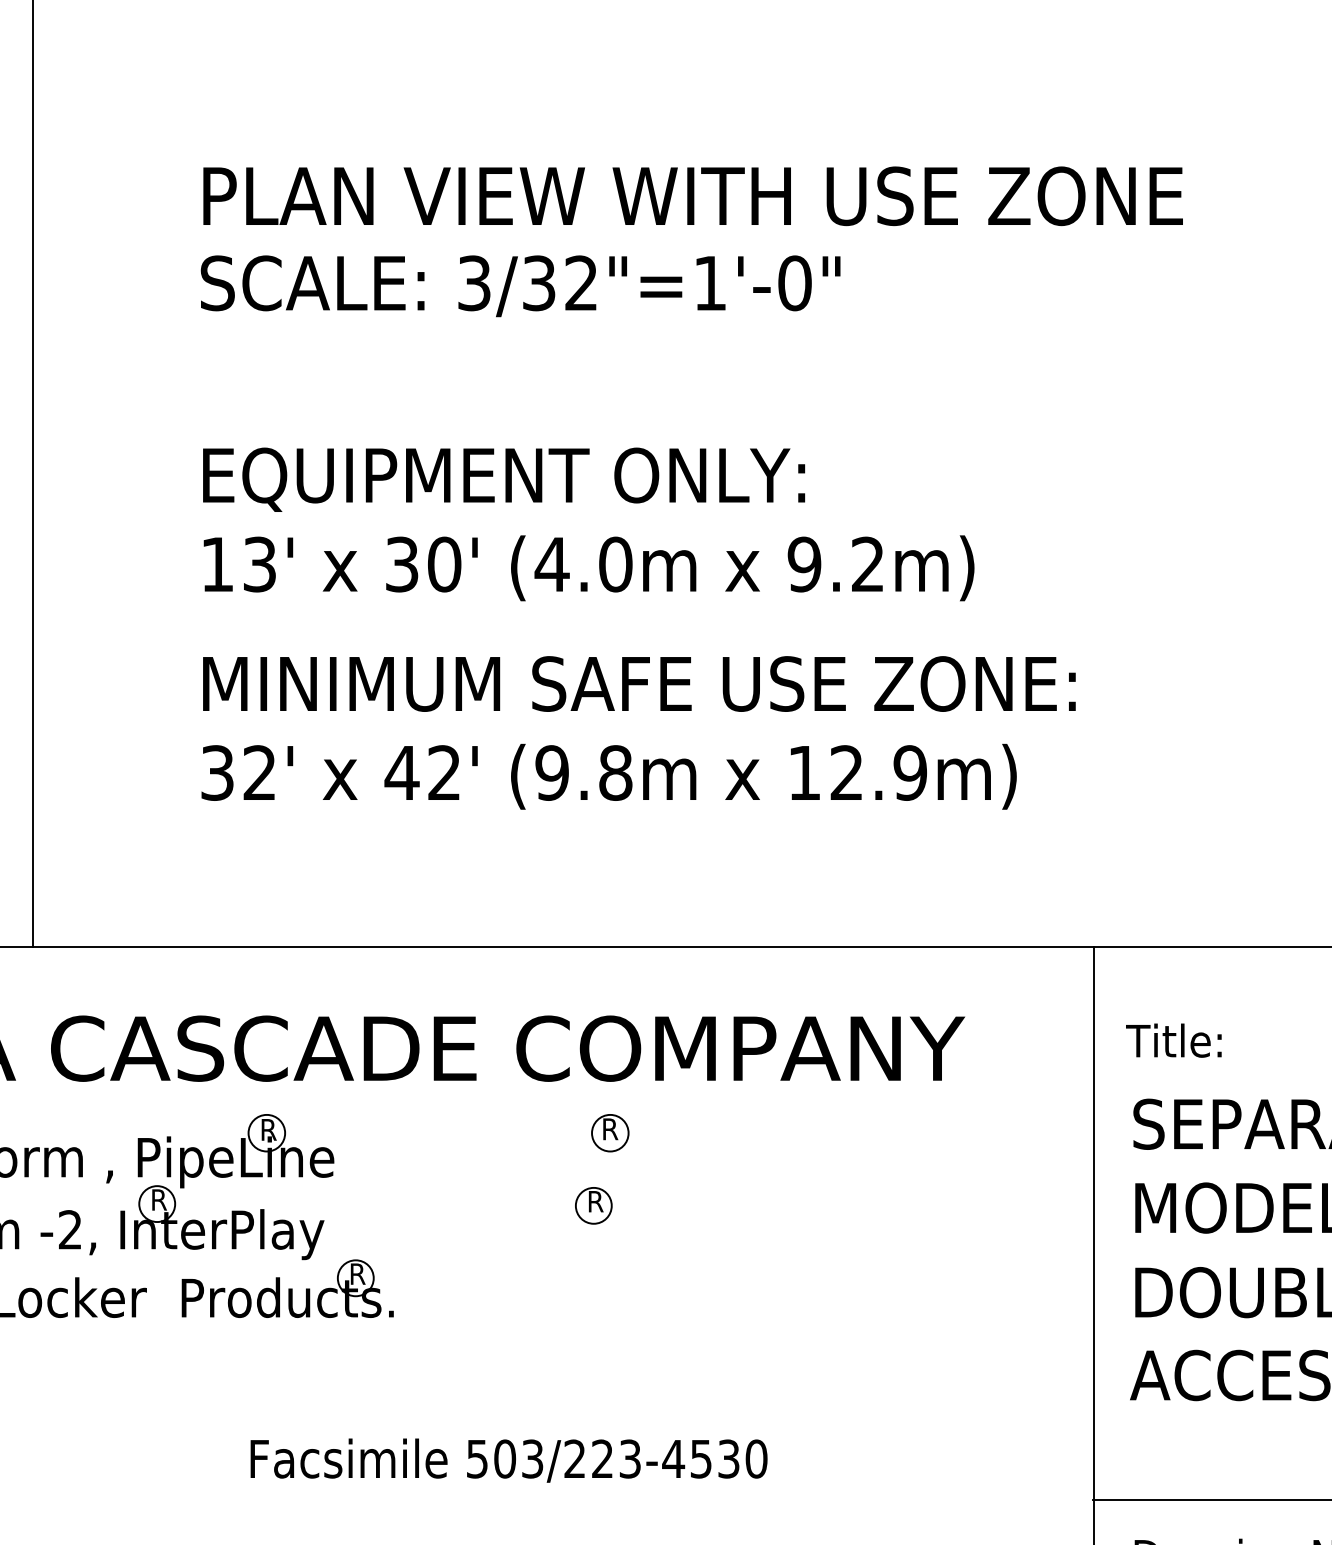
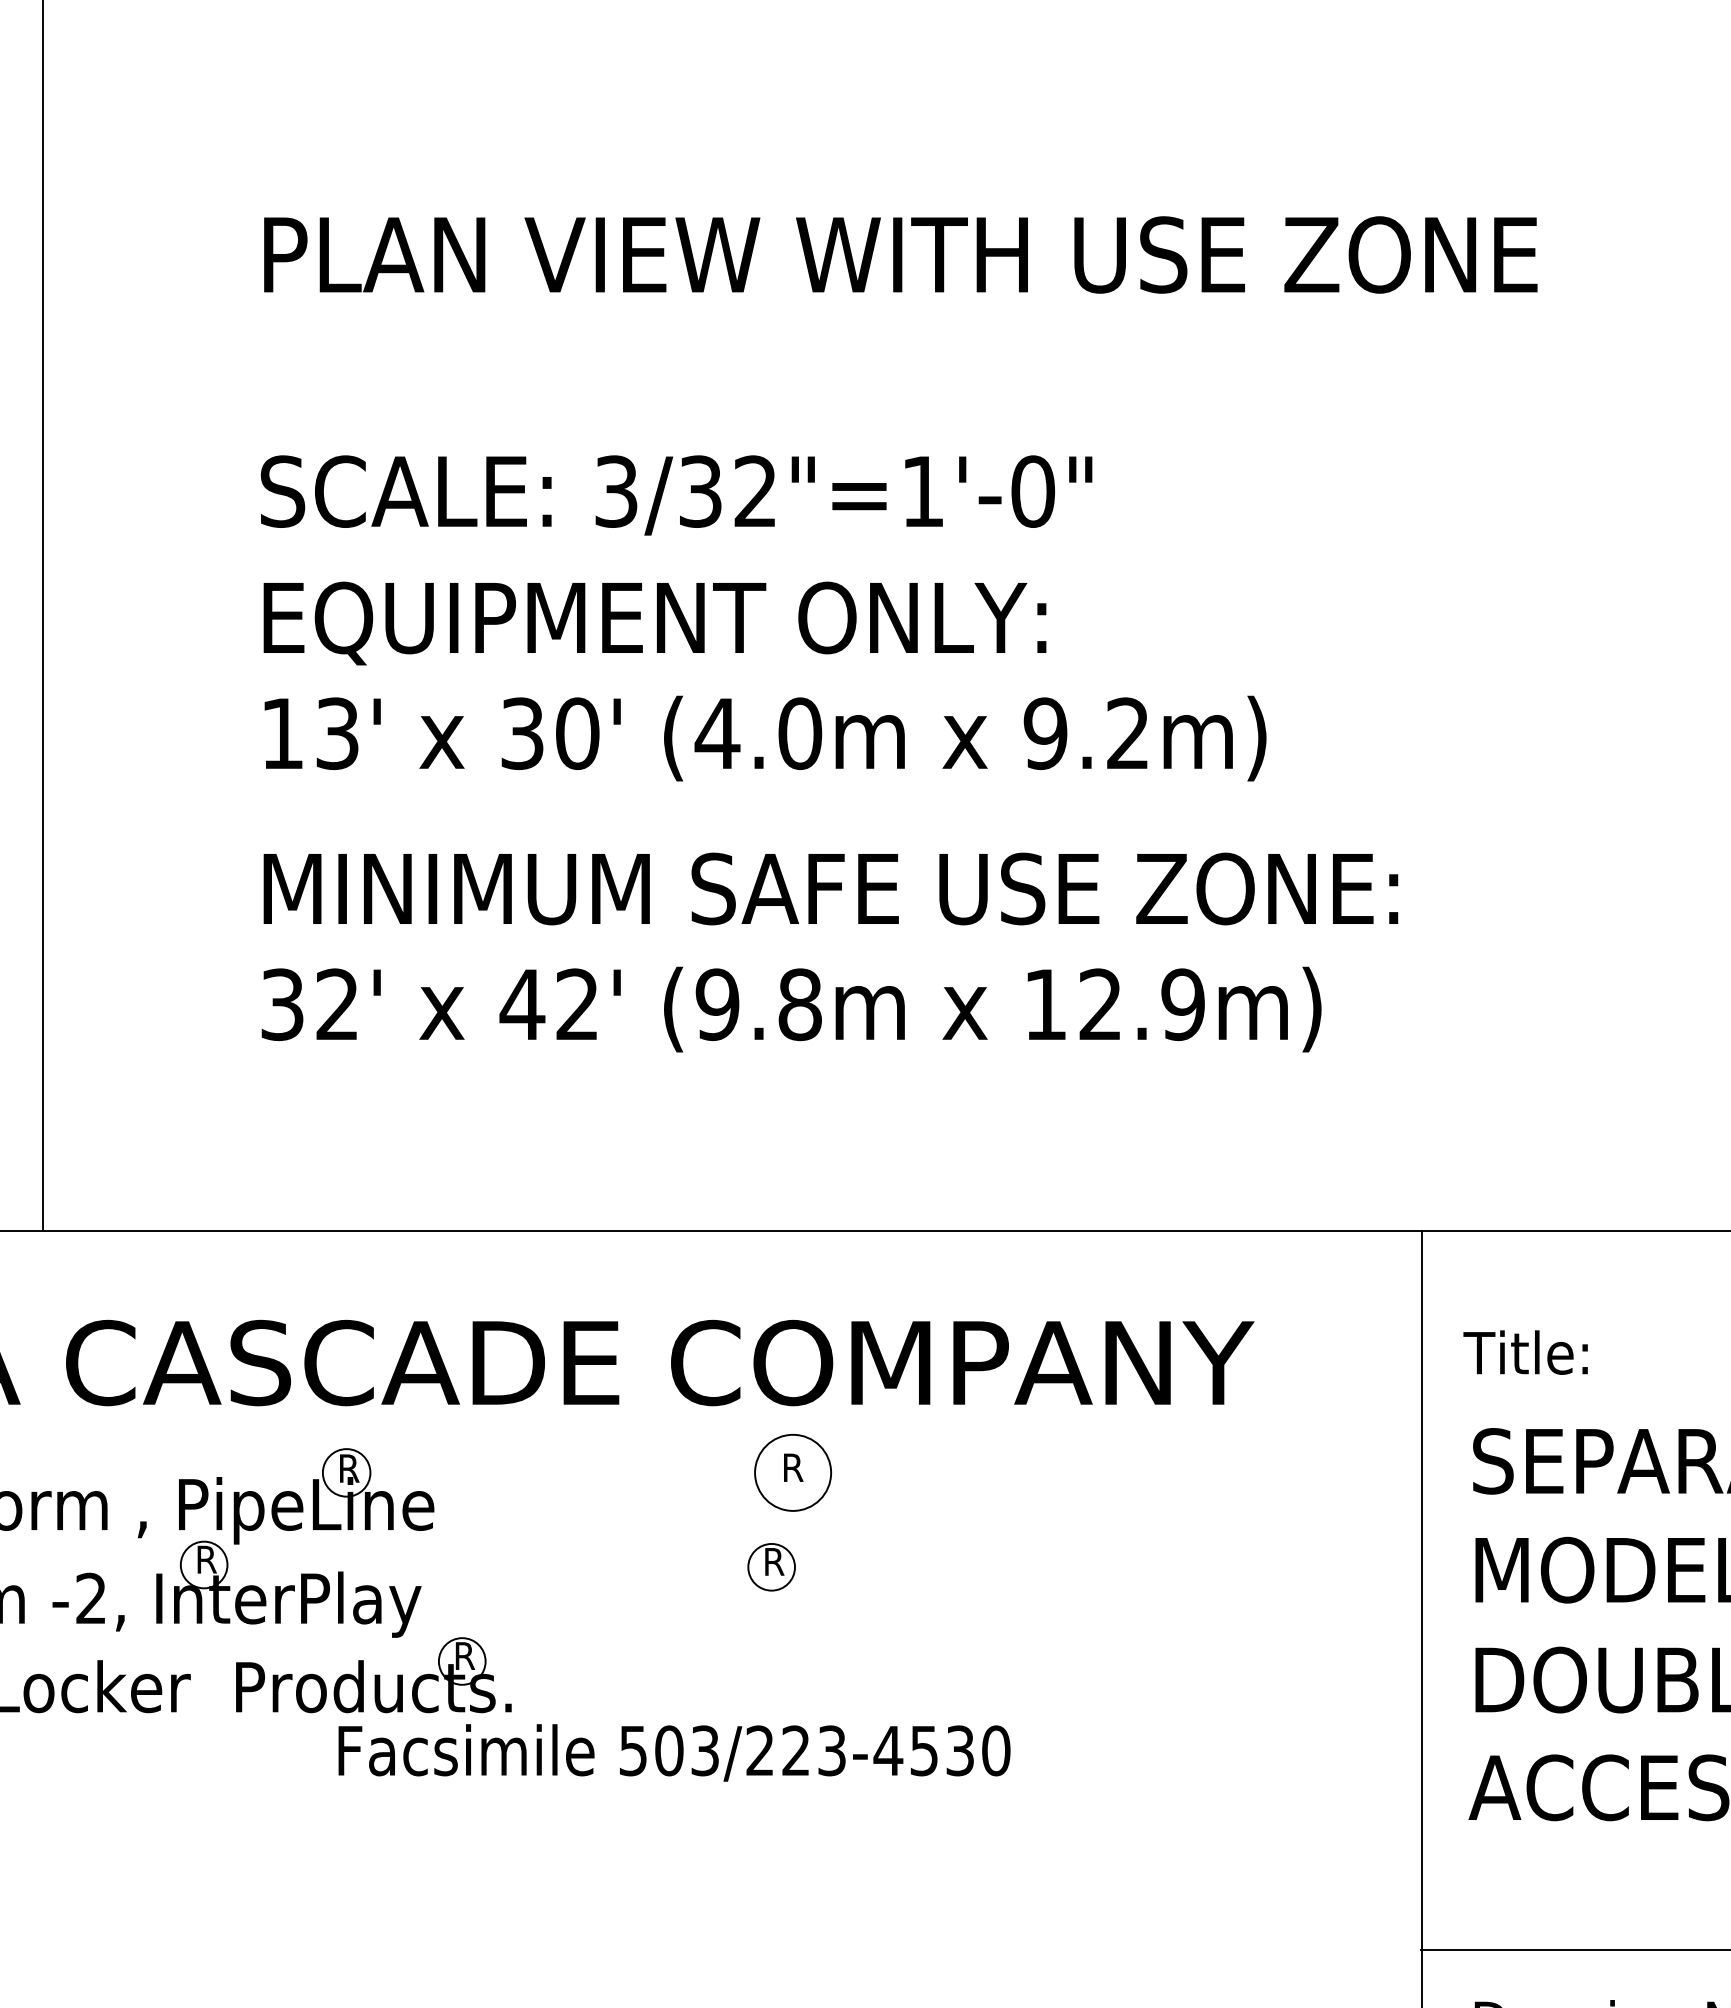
text: (520, 286) -> (676, 495), moved
circle: (610, 1132) -> (793, 1471), size x1.6
text: (508, 1460) -> (673, 1752), moved

